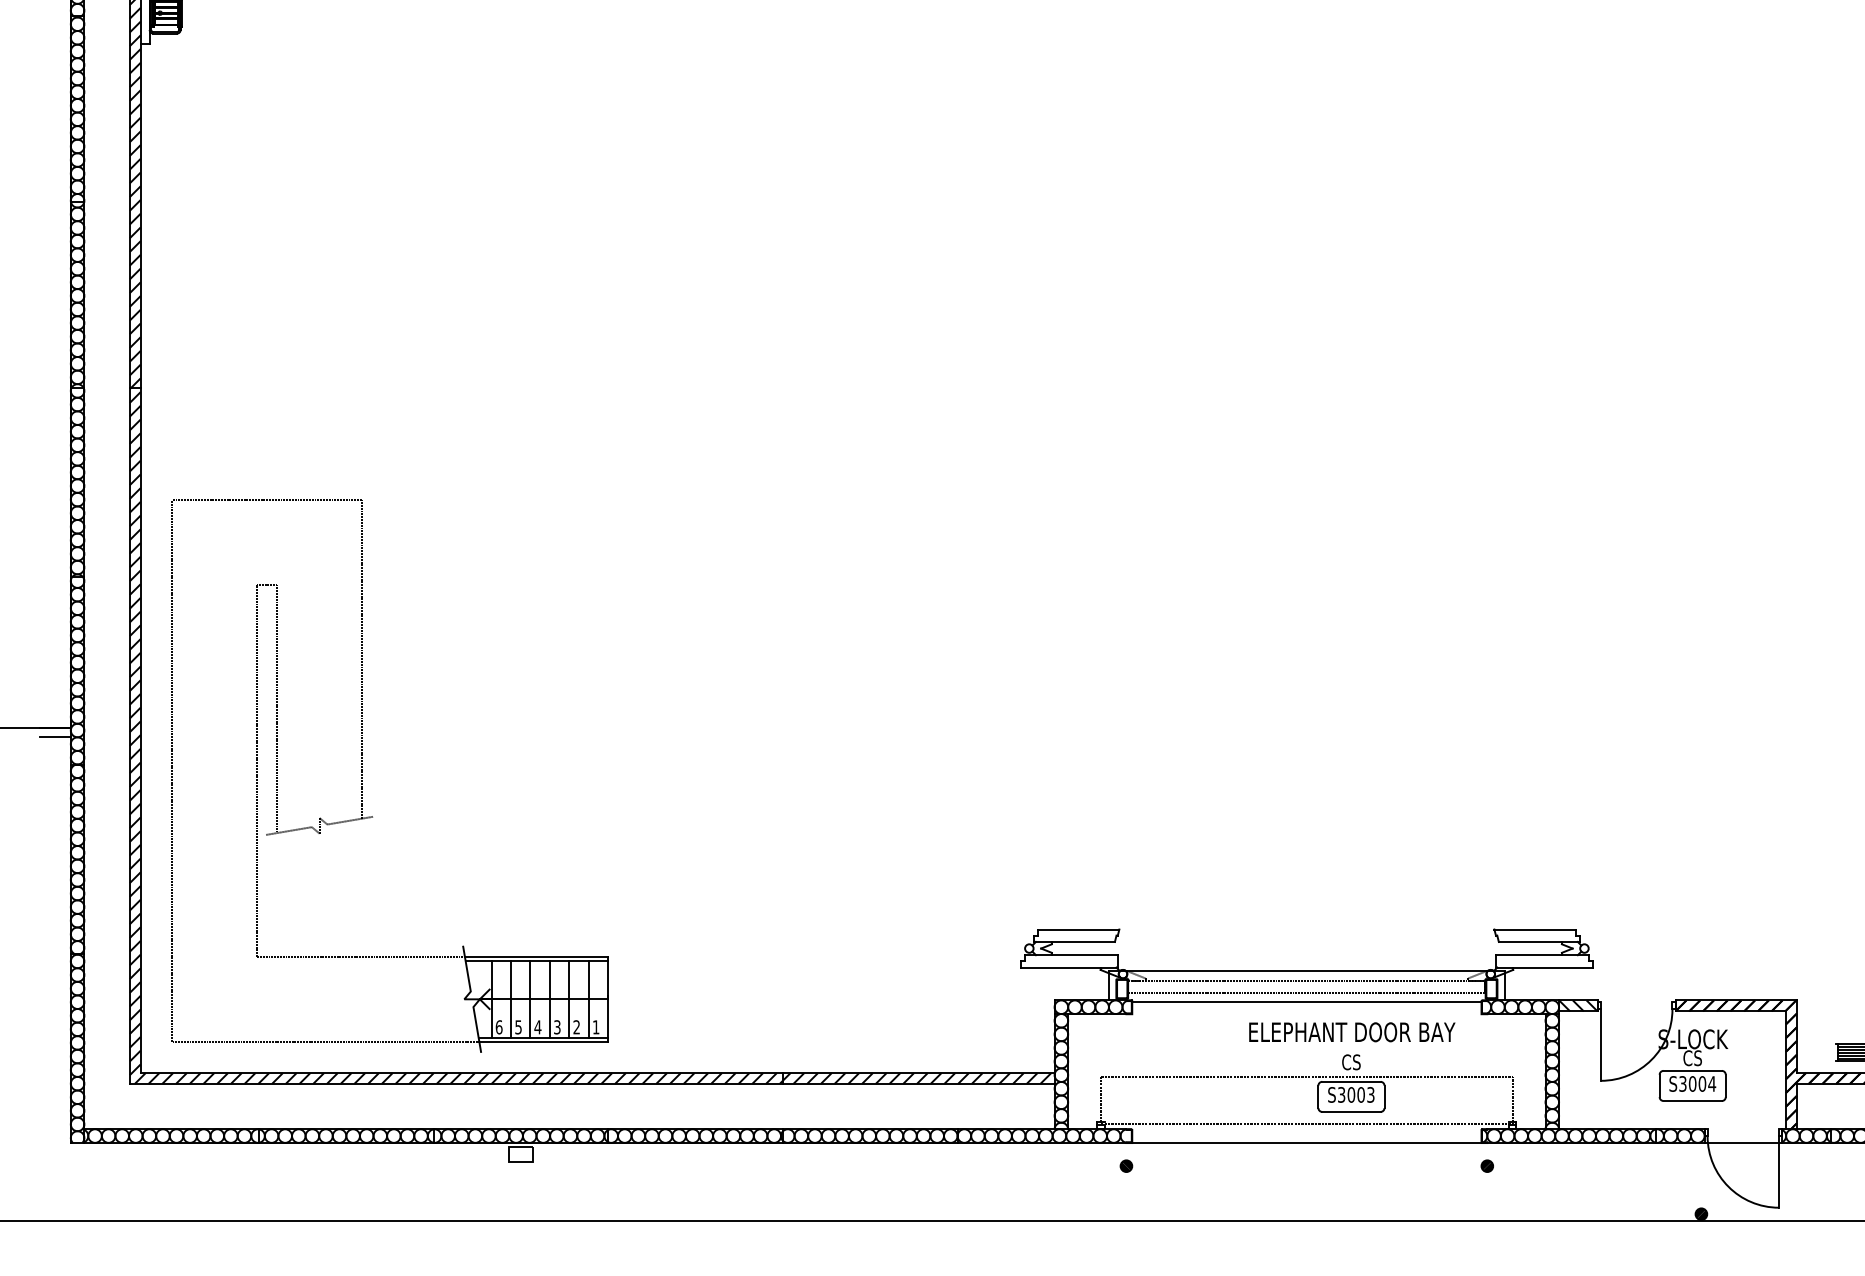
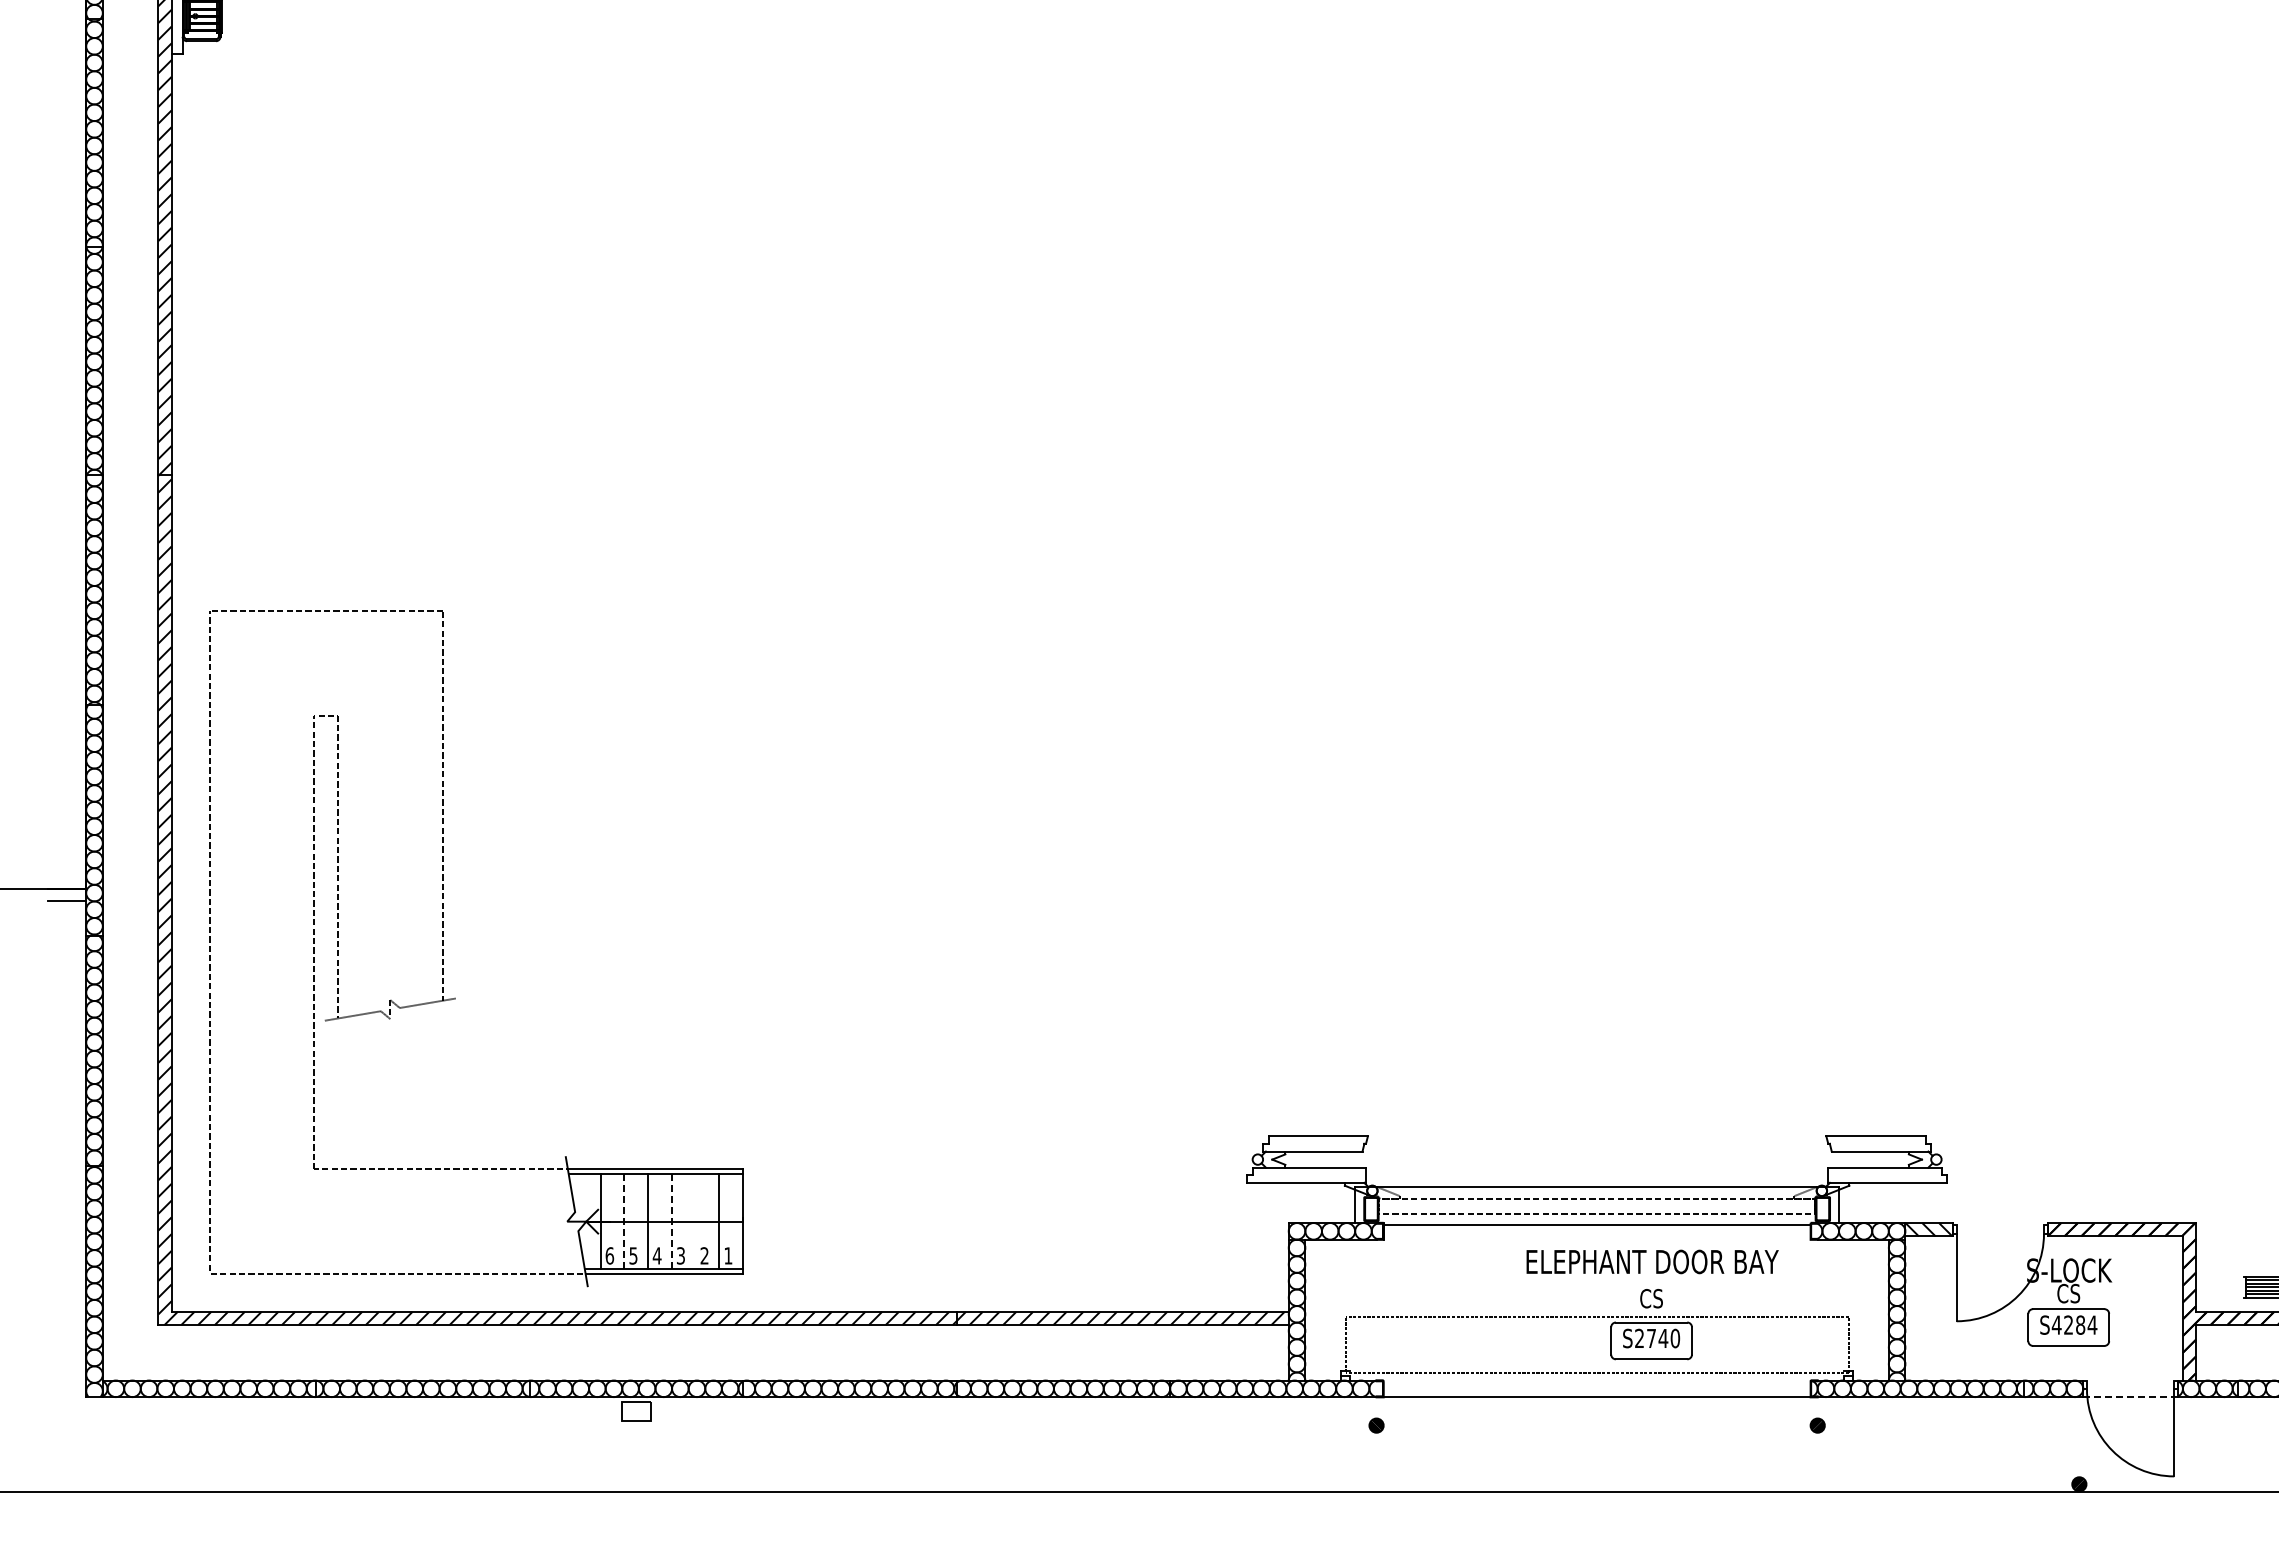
line: (569, 999) -> (695, 1221), removed
line: (511, 1000) -> (624, 1222), solid -> dashed
line: (549, 1000) -> (671, 1222), solid -> dashed
text: (1692, 1083) -> (2068, 1324), S3004 -> S4284
text: (1356, 1094) -> (1657, 1338), S3003 -> S2740
line: (1744, 1143) -> (2131, 1397), solid -> dashed

